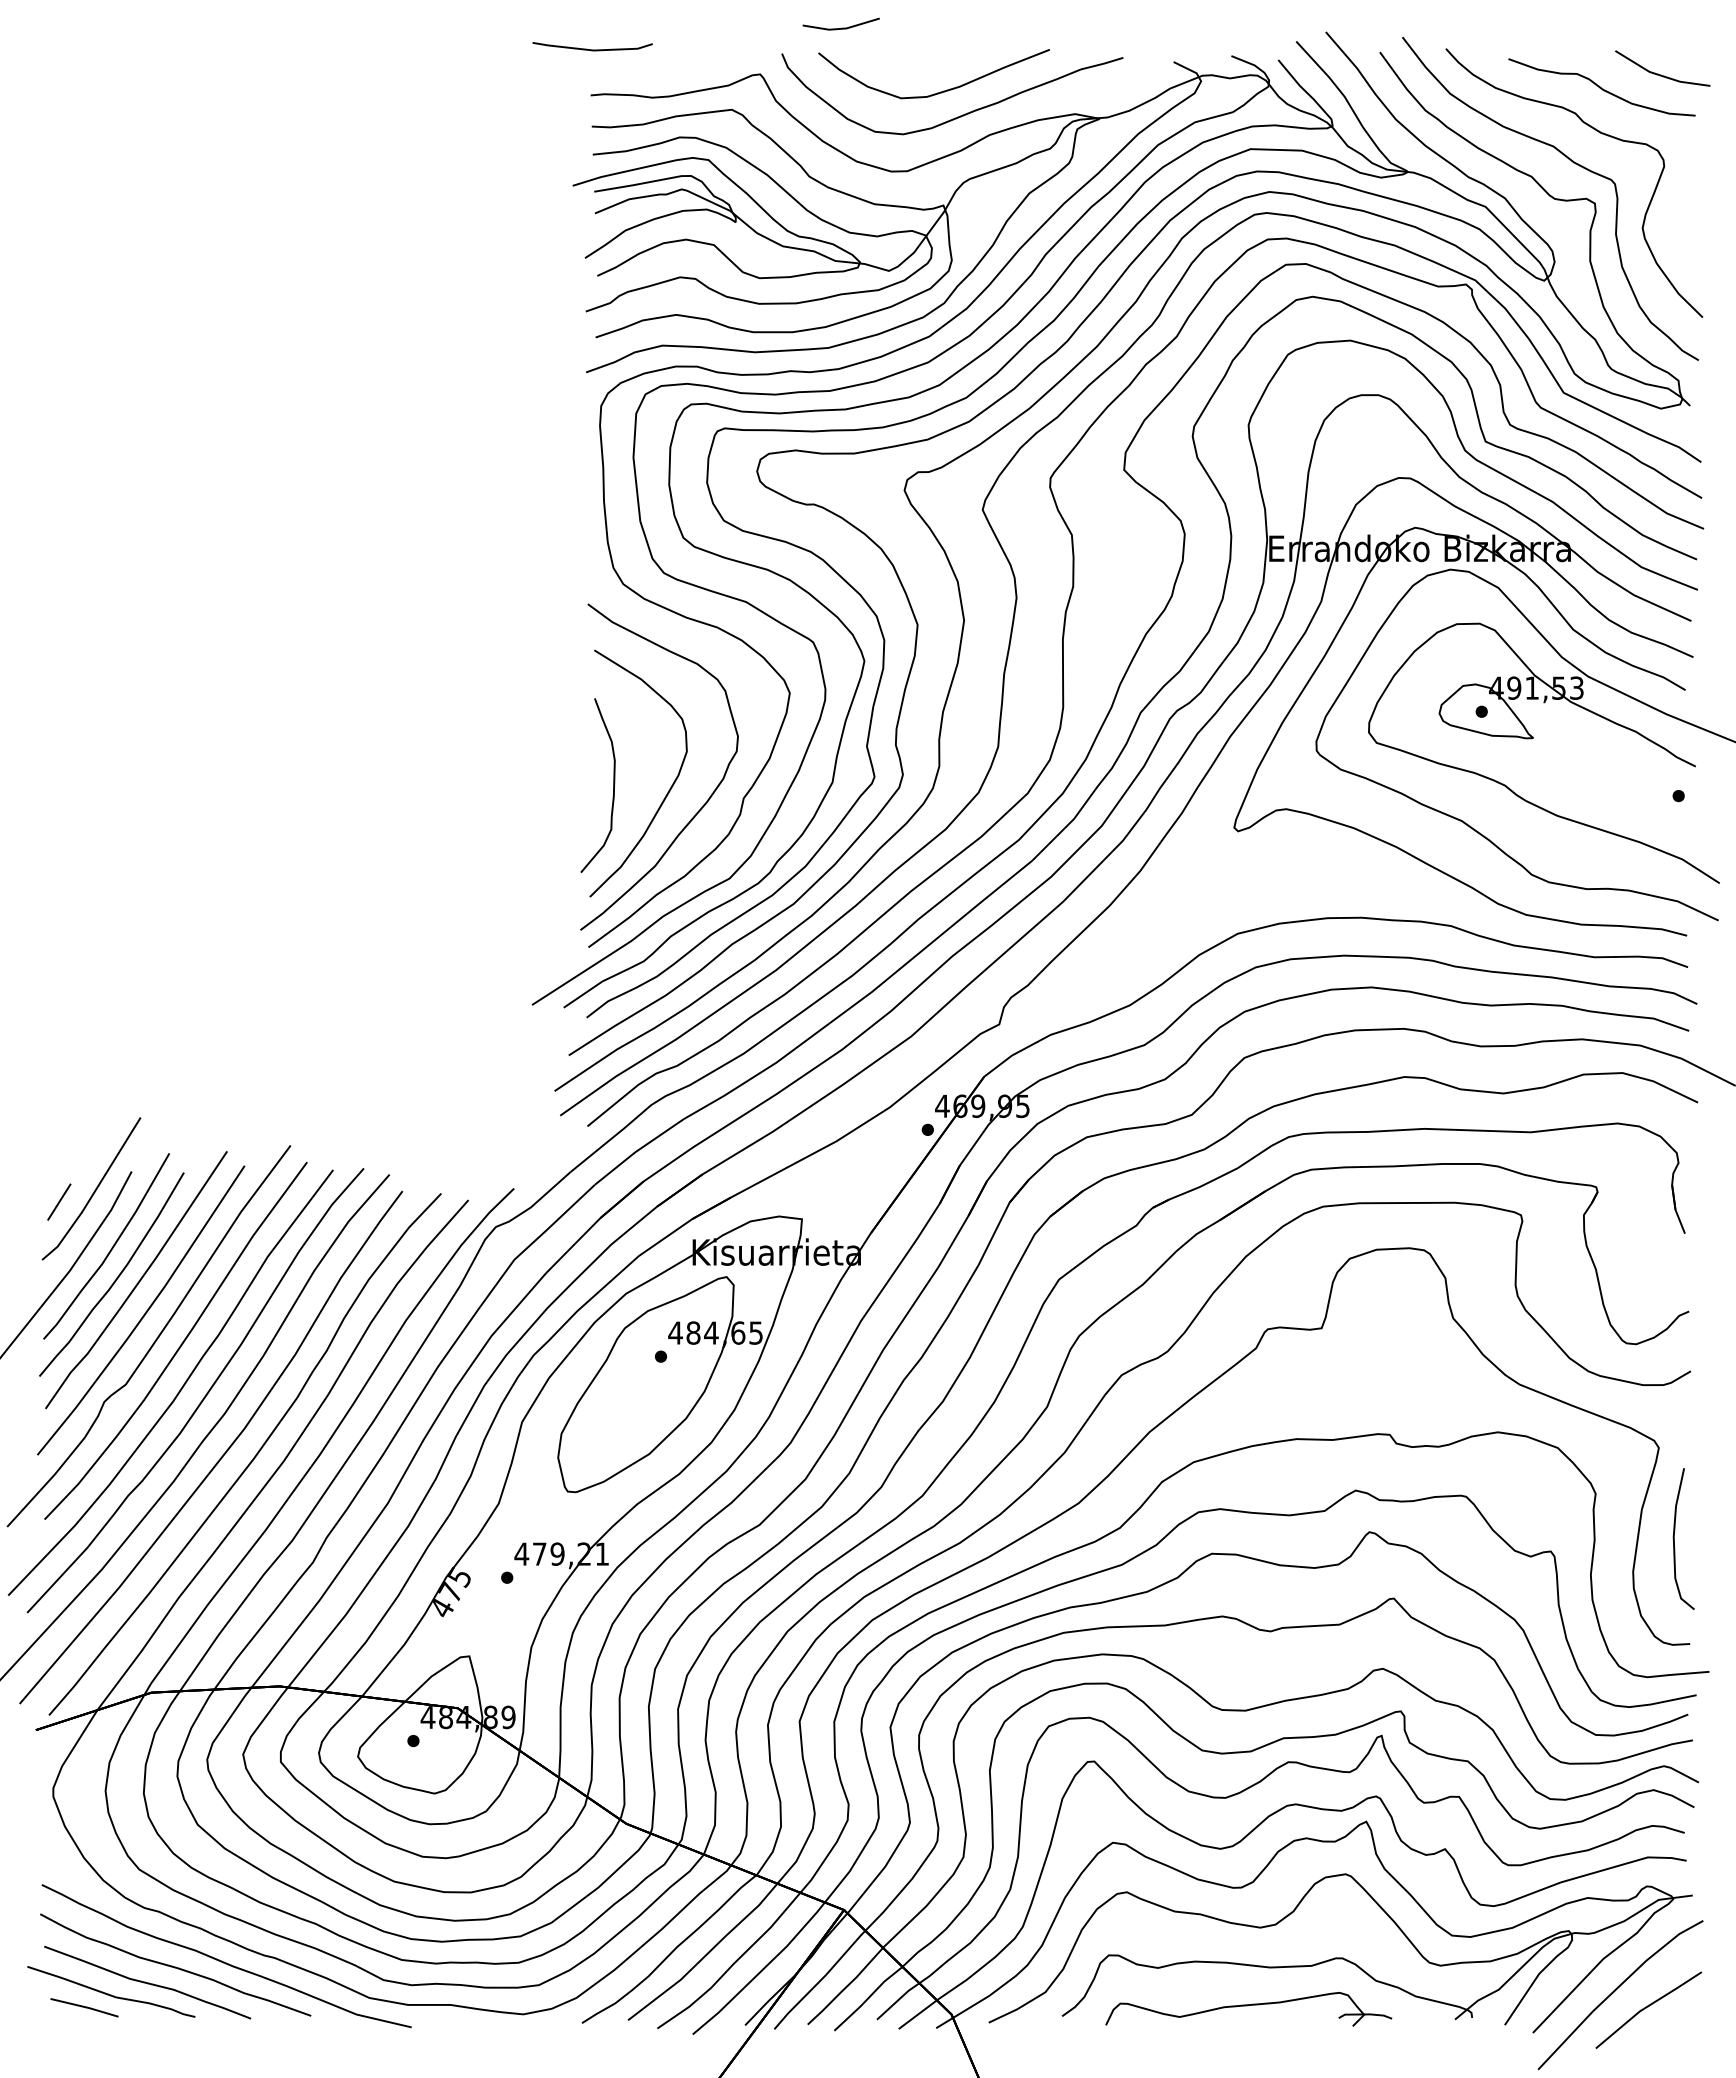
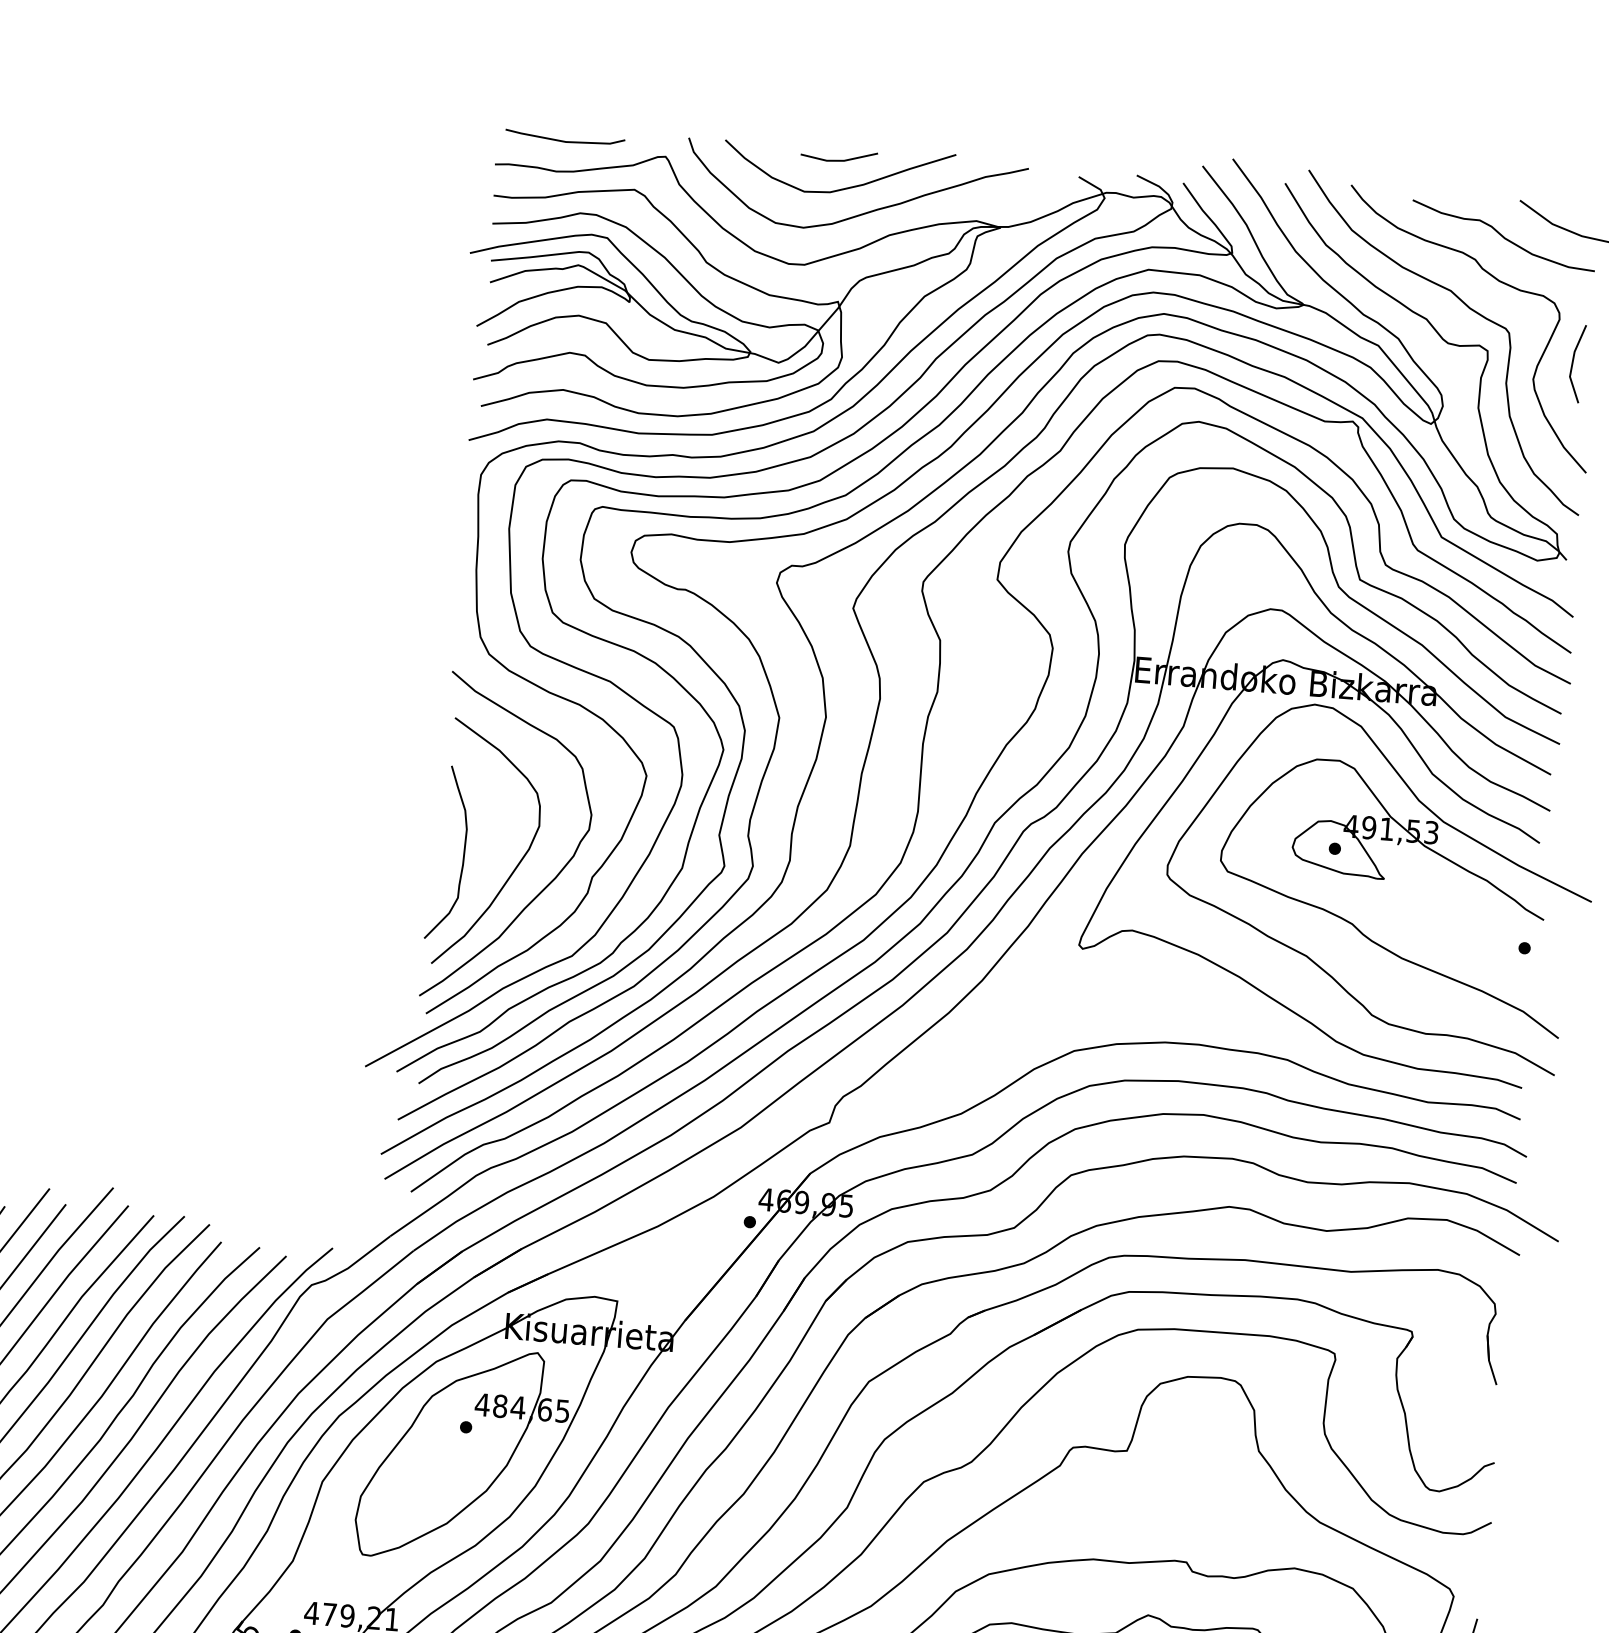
line: (841, 27) -> (839, 159), moved
line: (592, 49) -> (564, 140), moved
line: (1681, 209) -> (1573, 363), added

